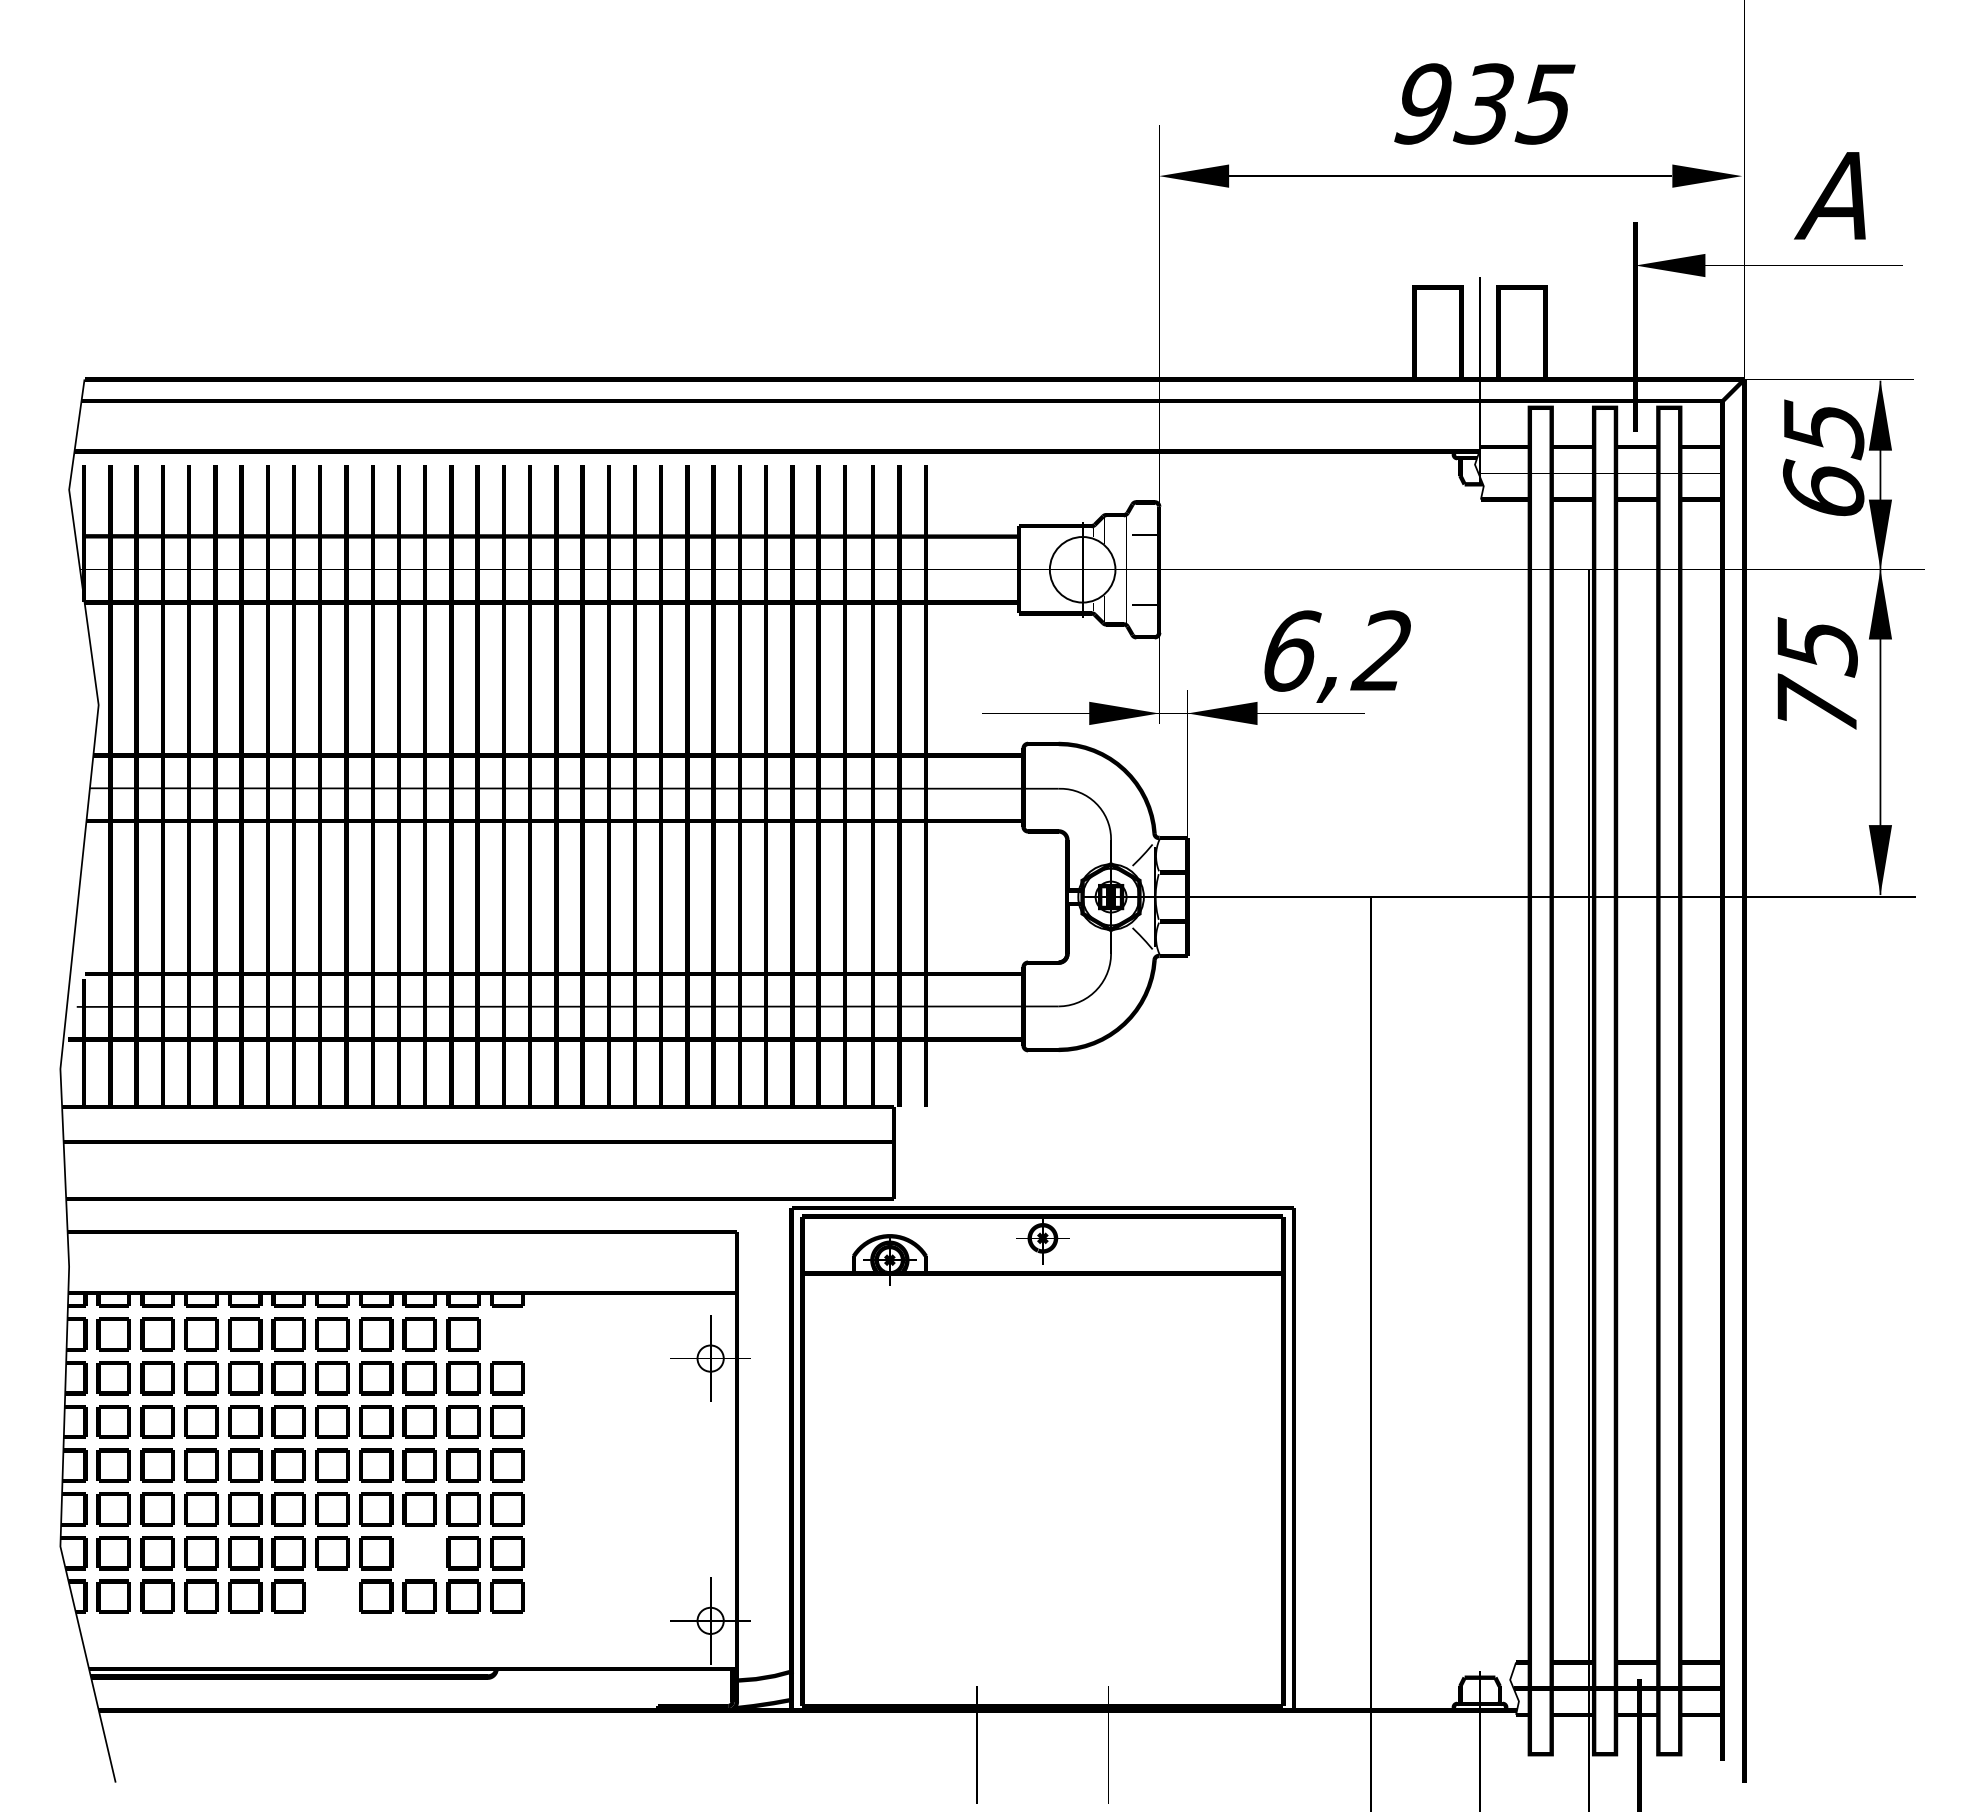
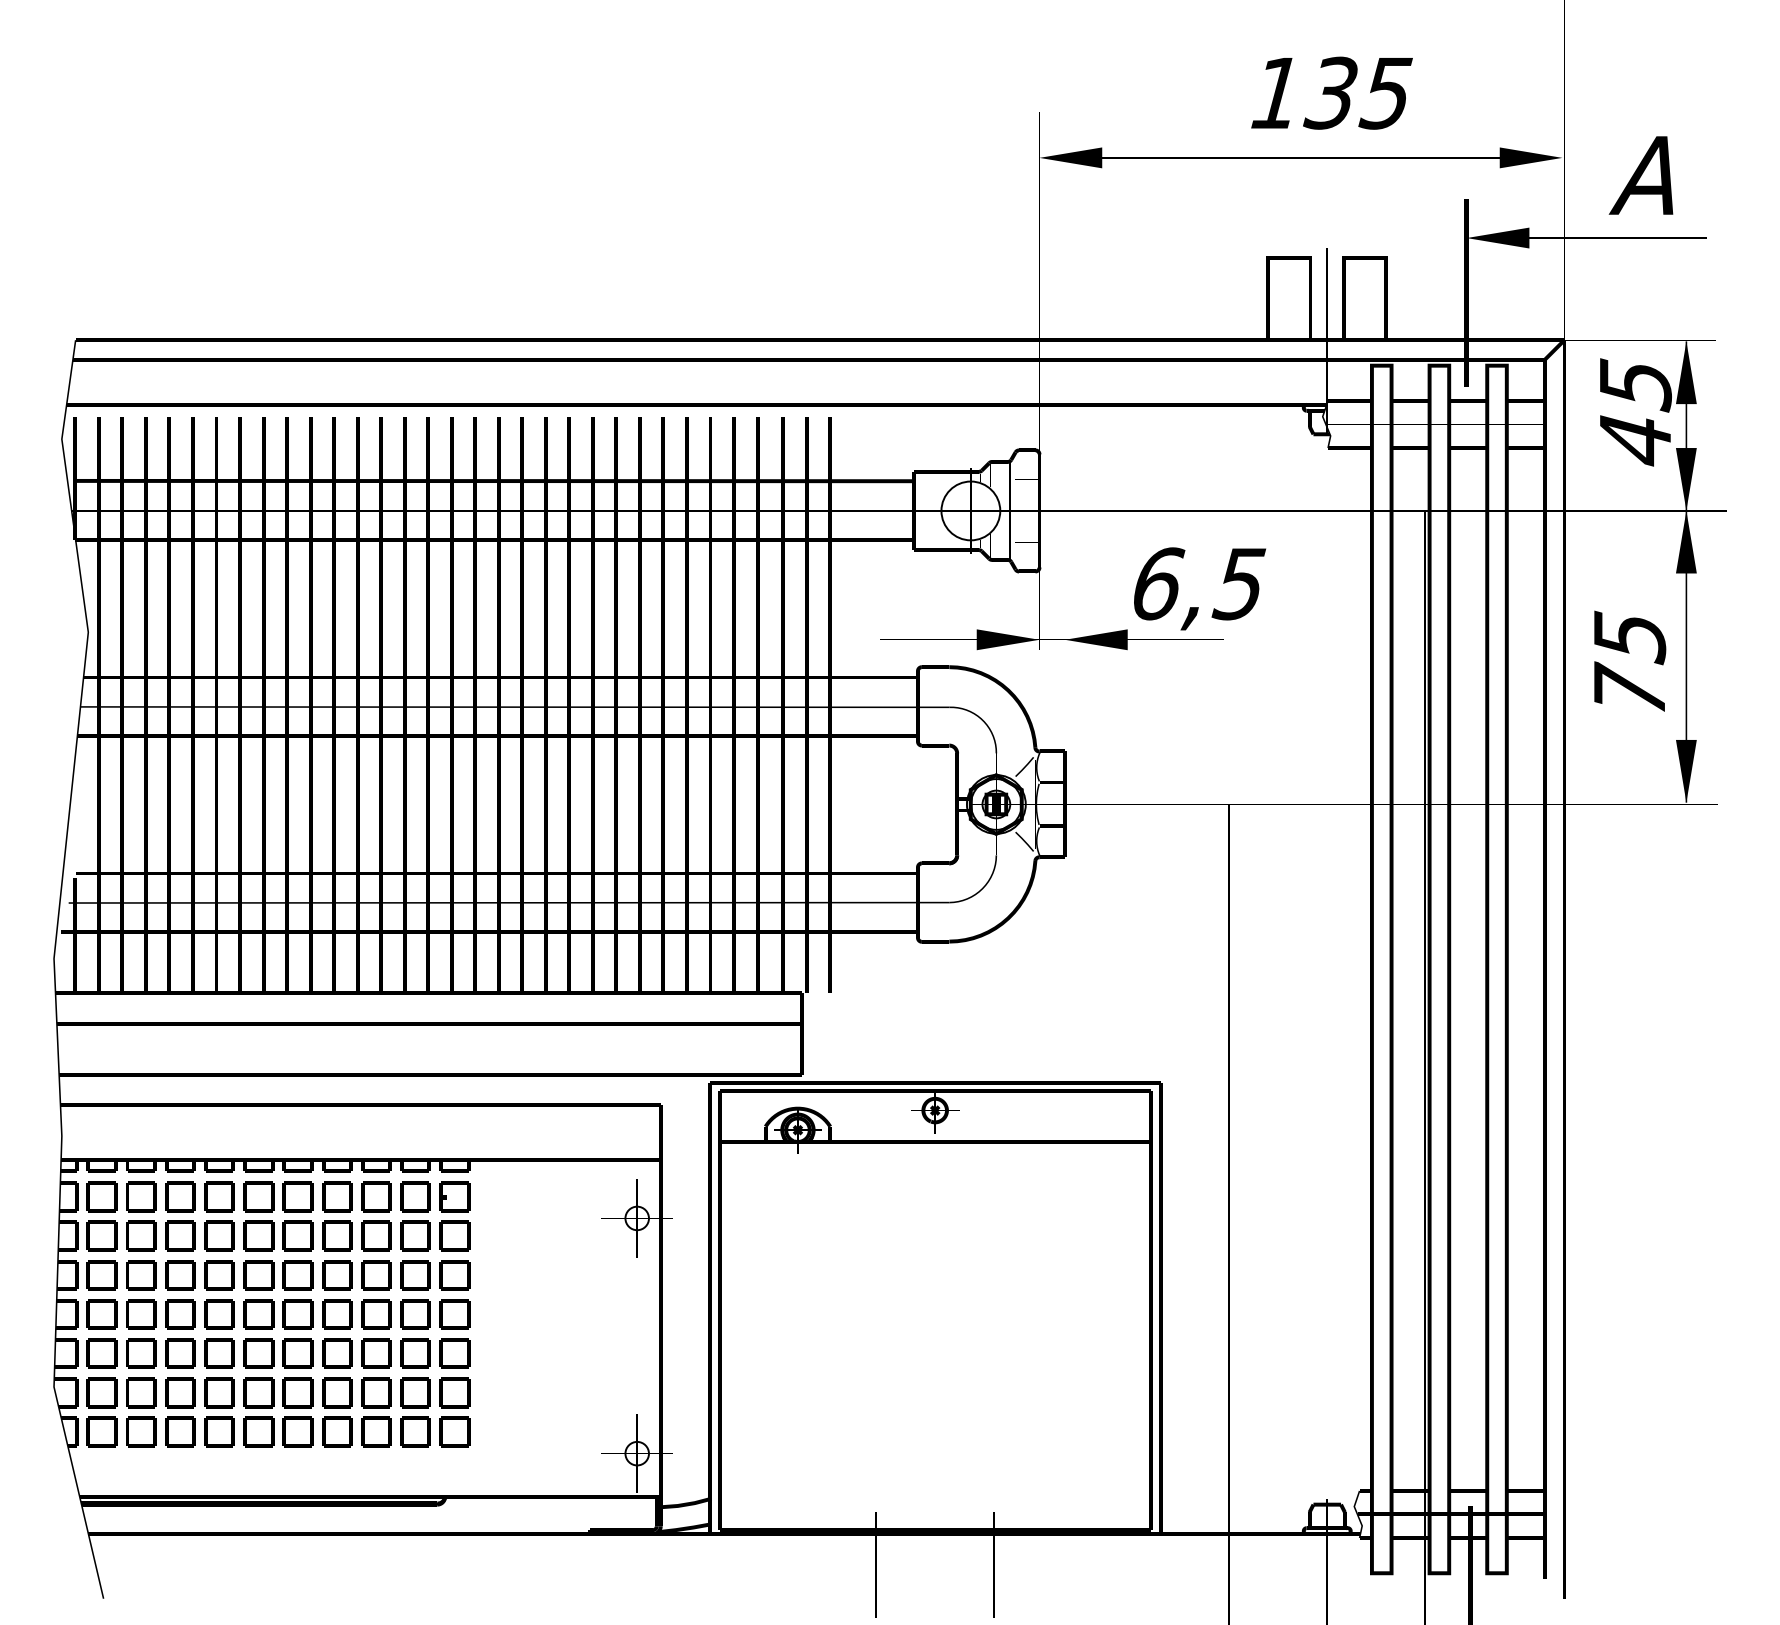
text: (1422, 103) -> (1275, 92), 935 -> 135
text: (1823, 489) -> (1635, 438), 65 -> 45
text: (1380, 650) -> (1237, 583), 6,2 -> 6,5
text: (1817, 673) -> (1629, 661), moved
part: (507, 1334) -> (455, 1196), added
part: (419, 1553) -> (376, 1393), added
part: (332, 1596) -> (298, 1431), added

